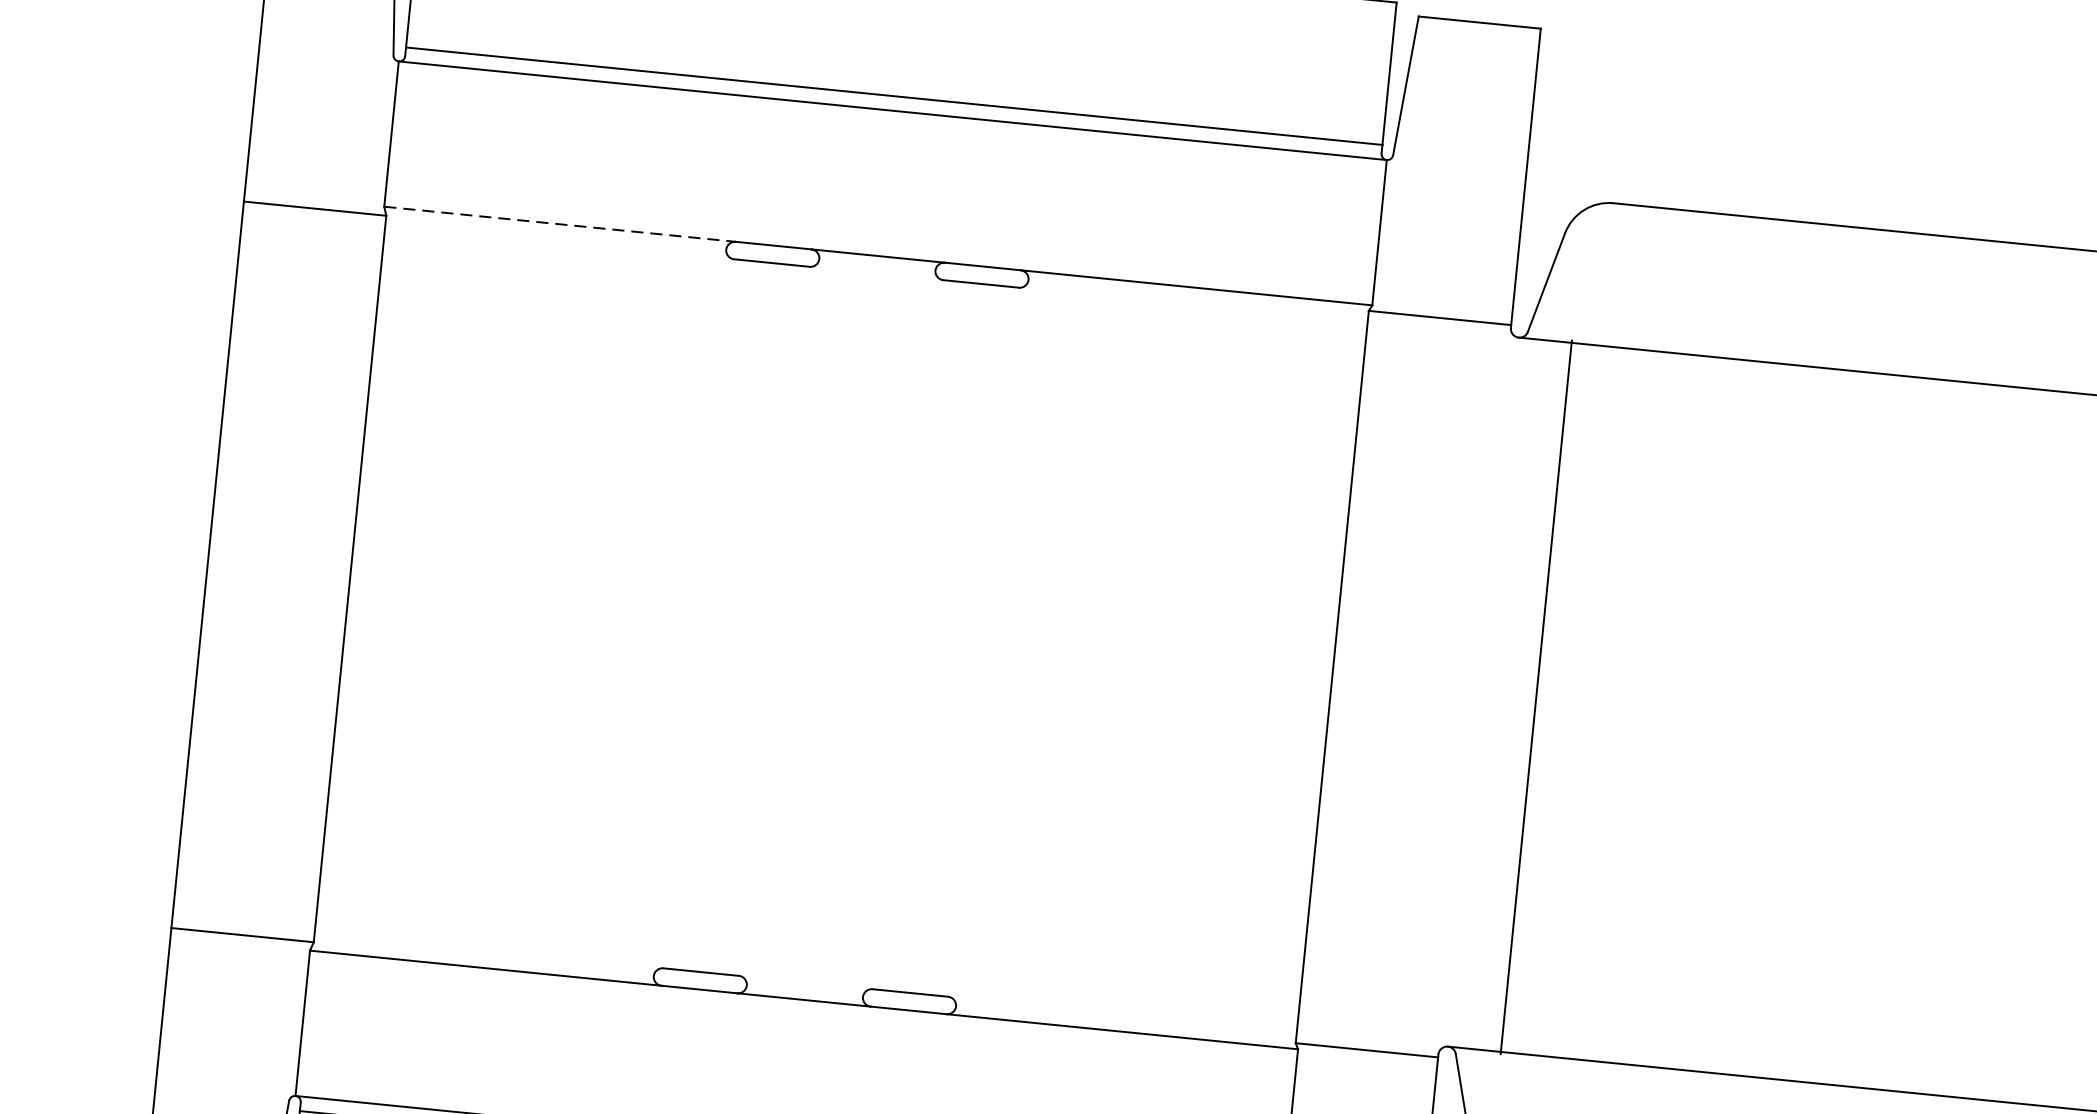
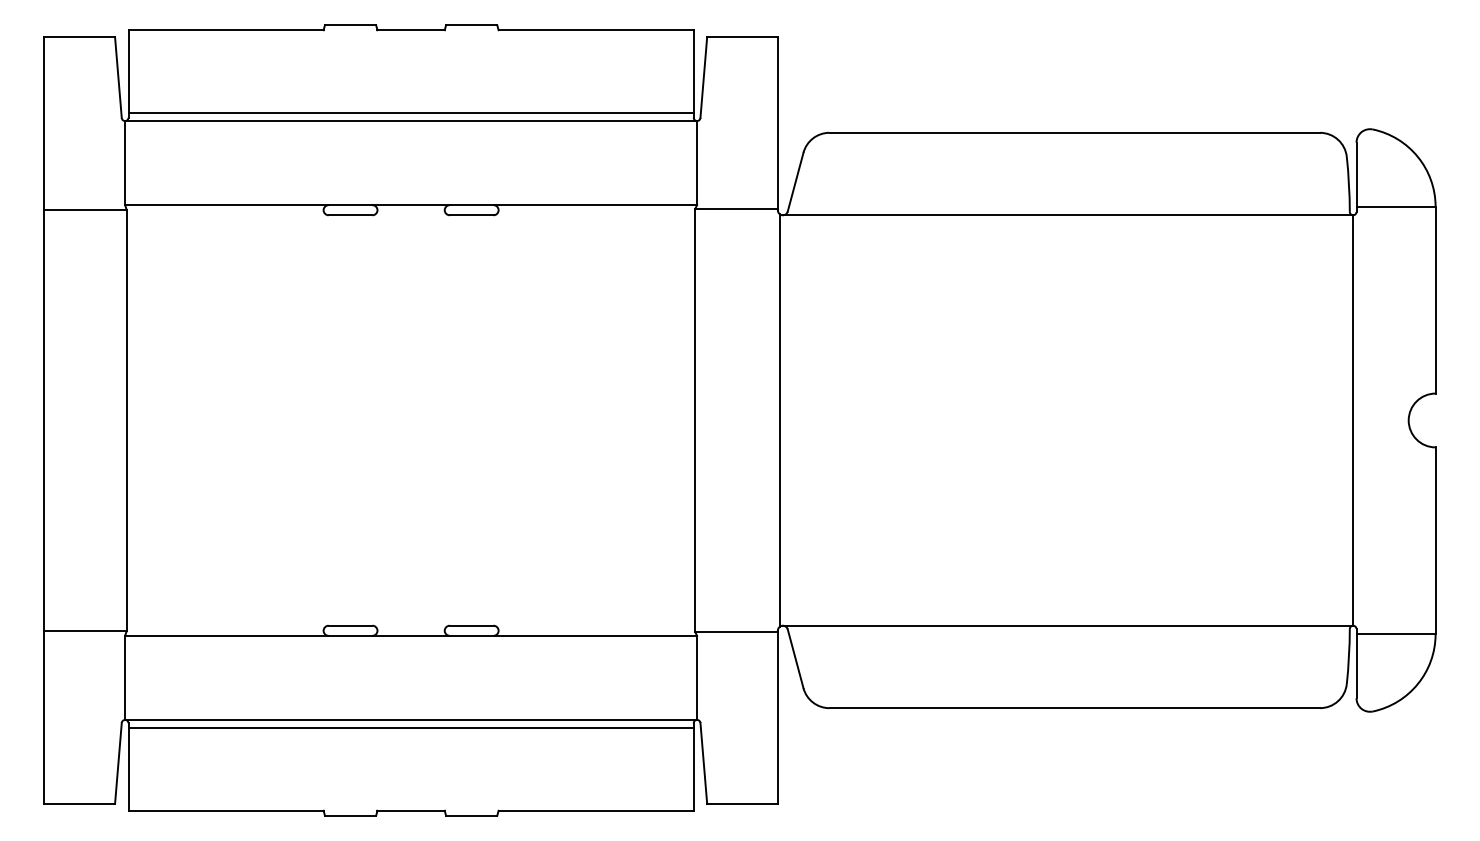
line: (559, 224) -> (226, 205), dashed -> solid
line: (1536, 697) -> (779, 420), moved

